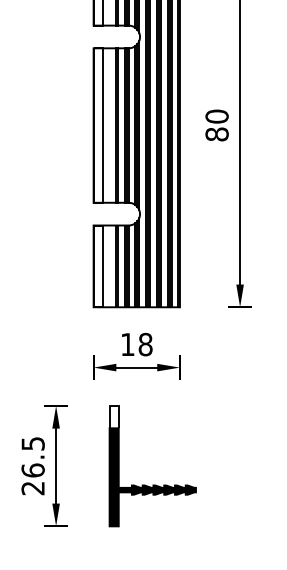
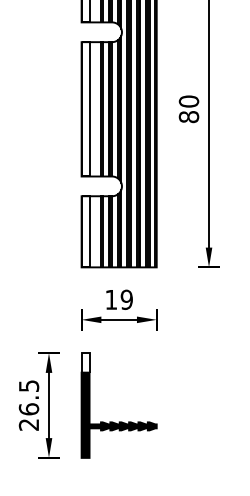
text: (145, 344) -> (126, 299), 18 -> 19
part: (152, 484) -> (118, 421), moved

